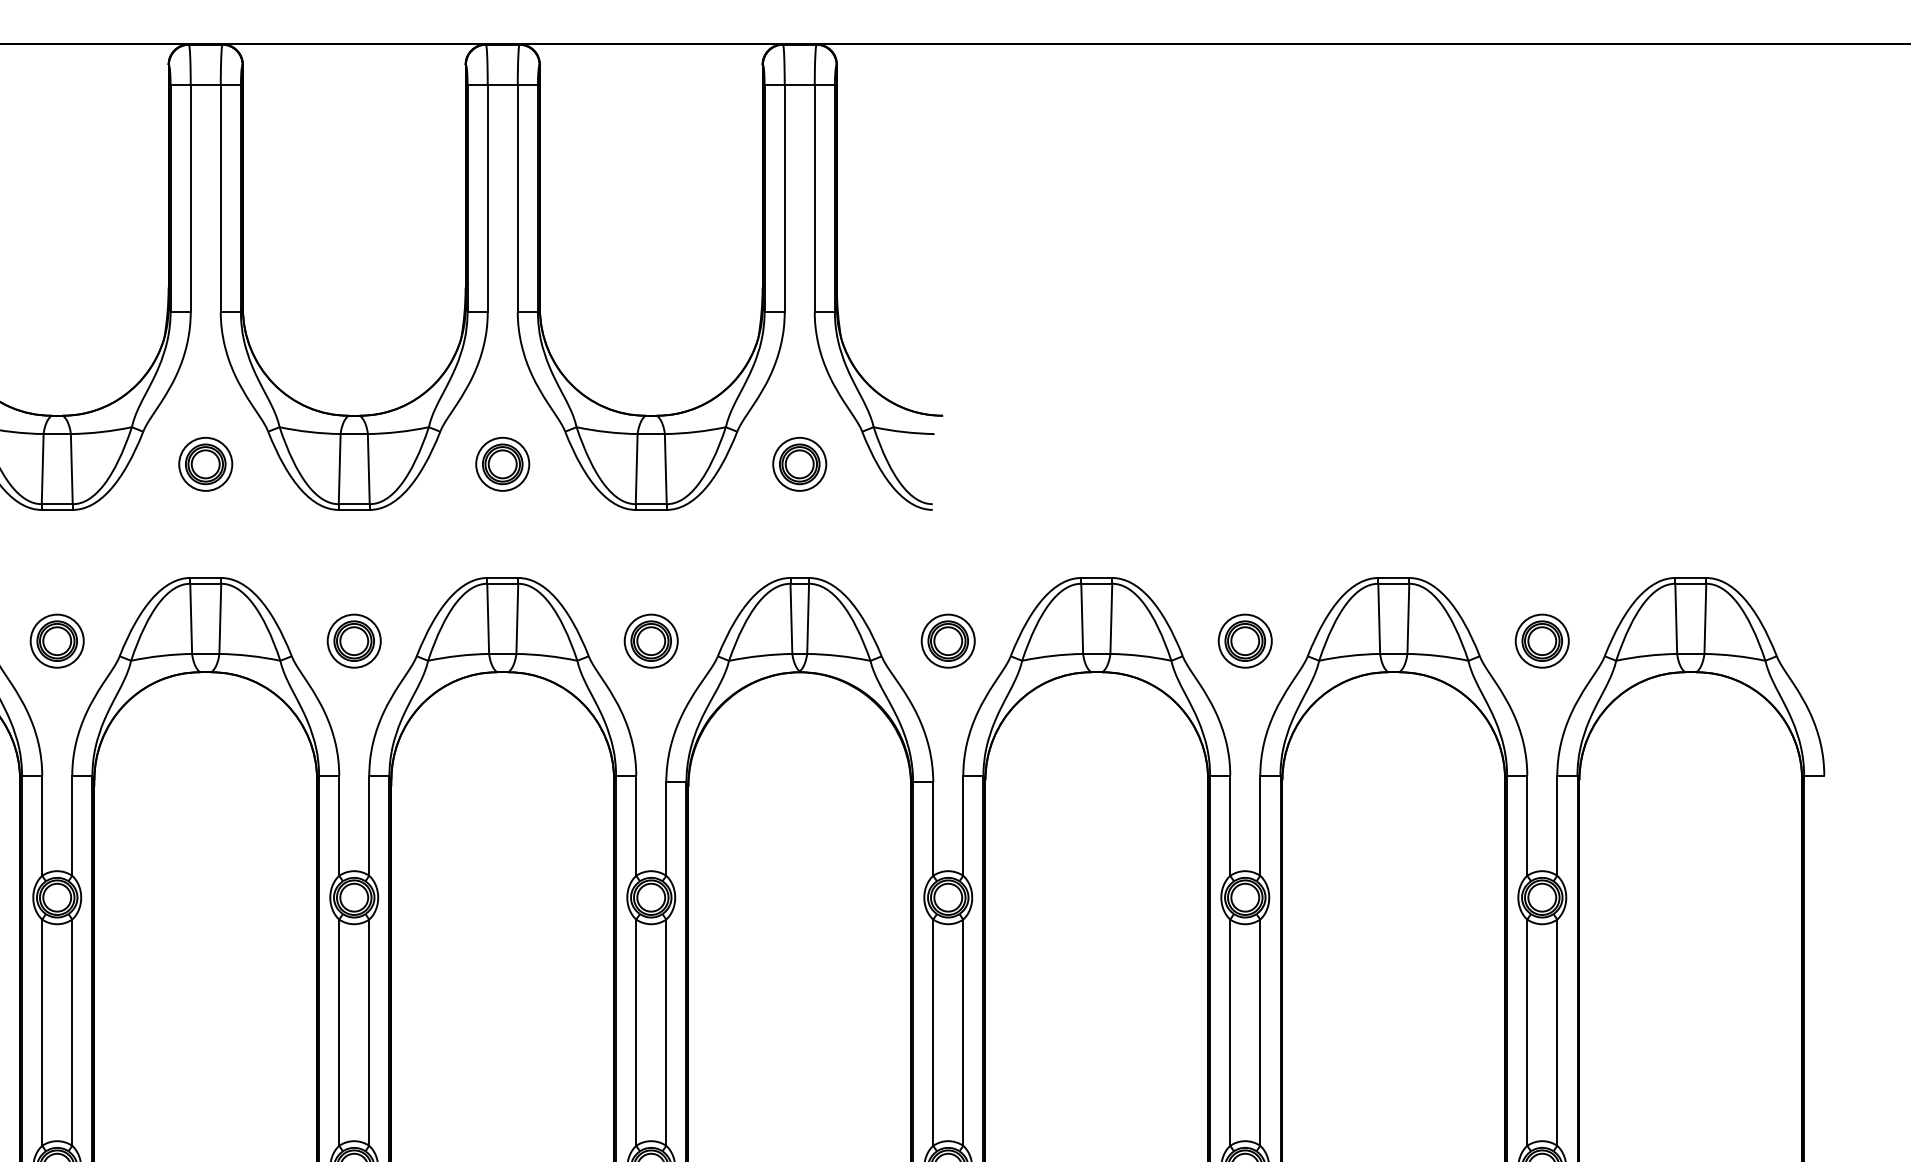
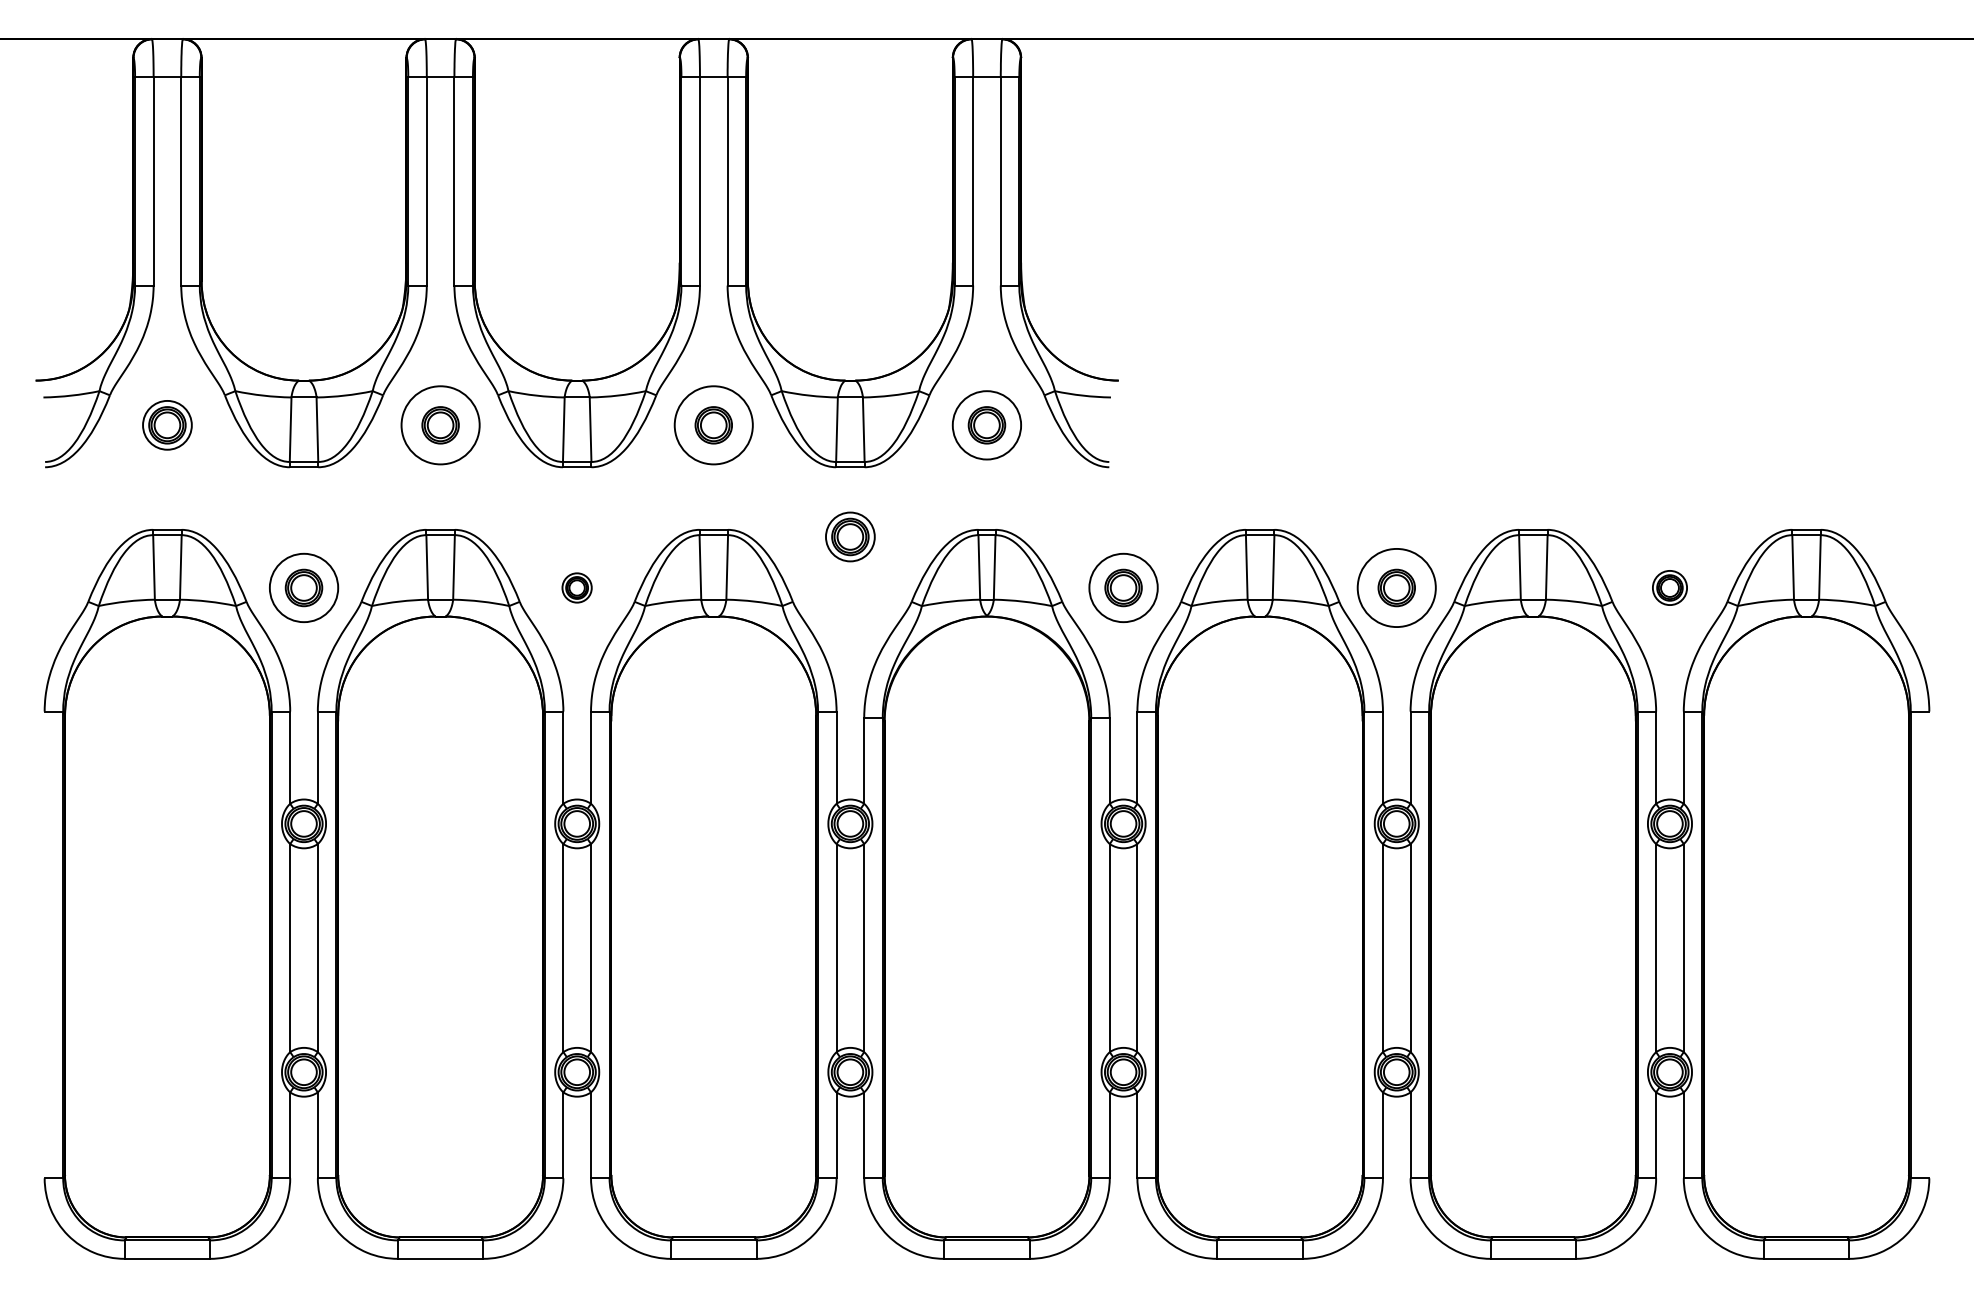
circle: (205, 463) -> (440, 424), size x1.6
circle: (502, 463) -> (713, 424), size x1.6
circle: (799, 463) -> (986, 424), size x1.4
circle: (56, 640) -> (303, 587), size x1.4
part: (353, 640) -> (576, 587), size x0.6
part: (651, 640) -> (850, 536), moved
circle: (948, 640) -> (1123, 587), size x1.4
circle: (1244, 640) -> (1396, 587), size x1.6
part: (1541, 640) -> (1669, 587), size x0.7

